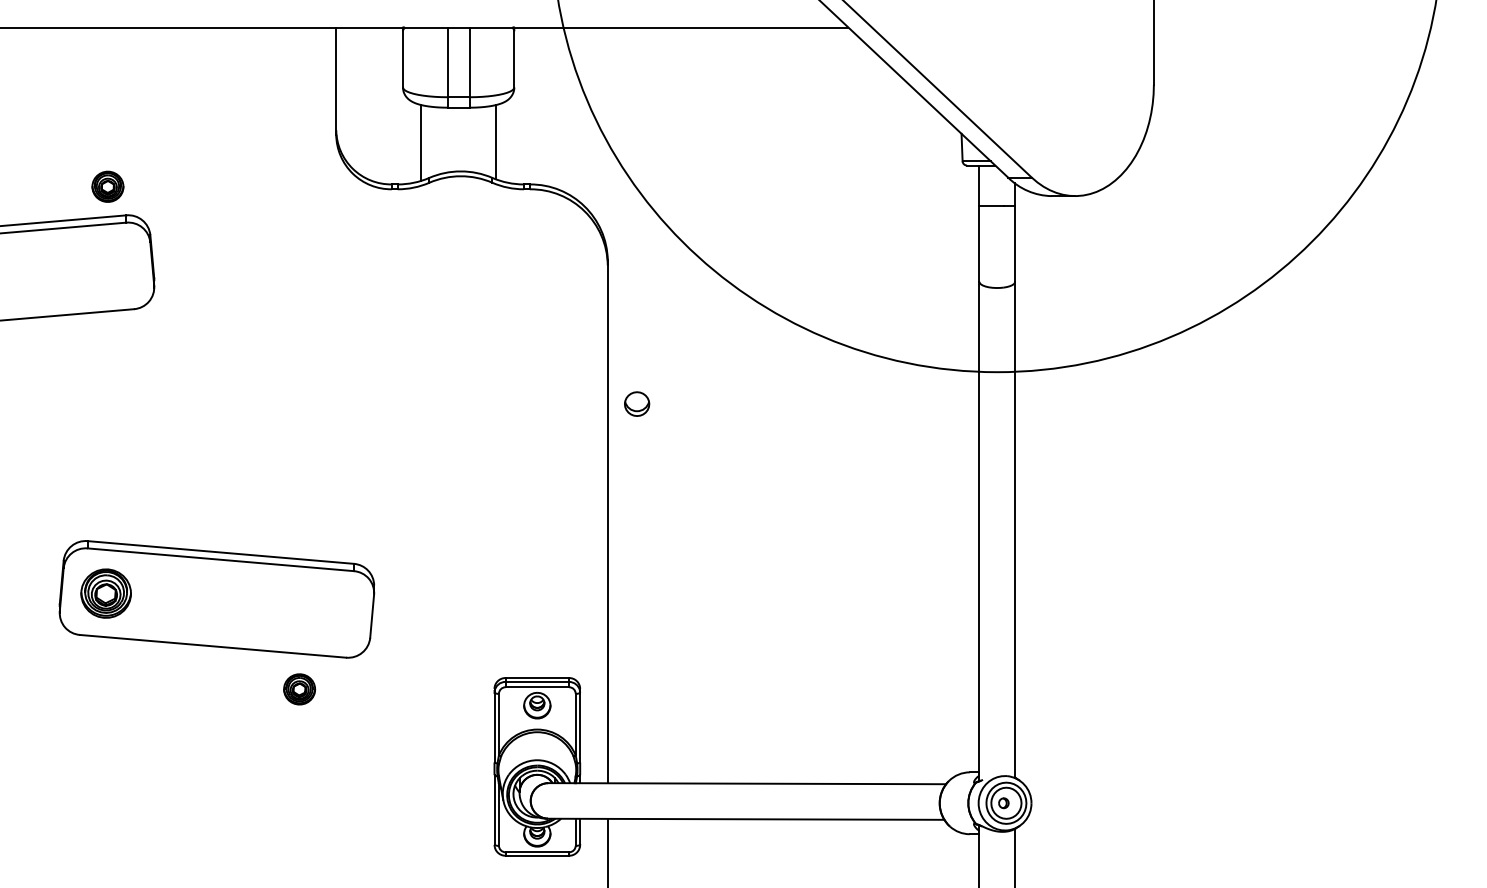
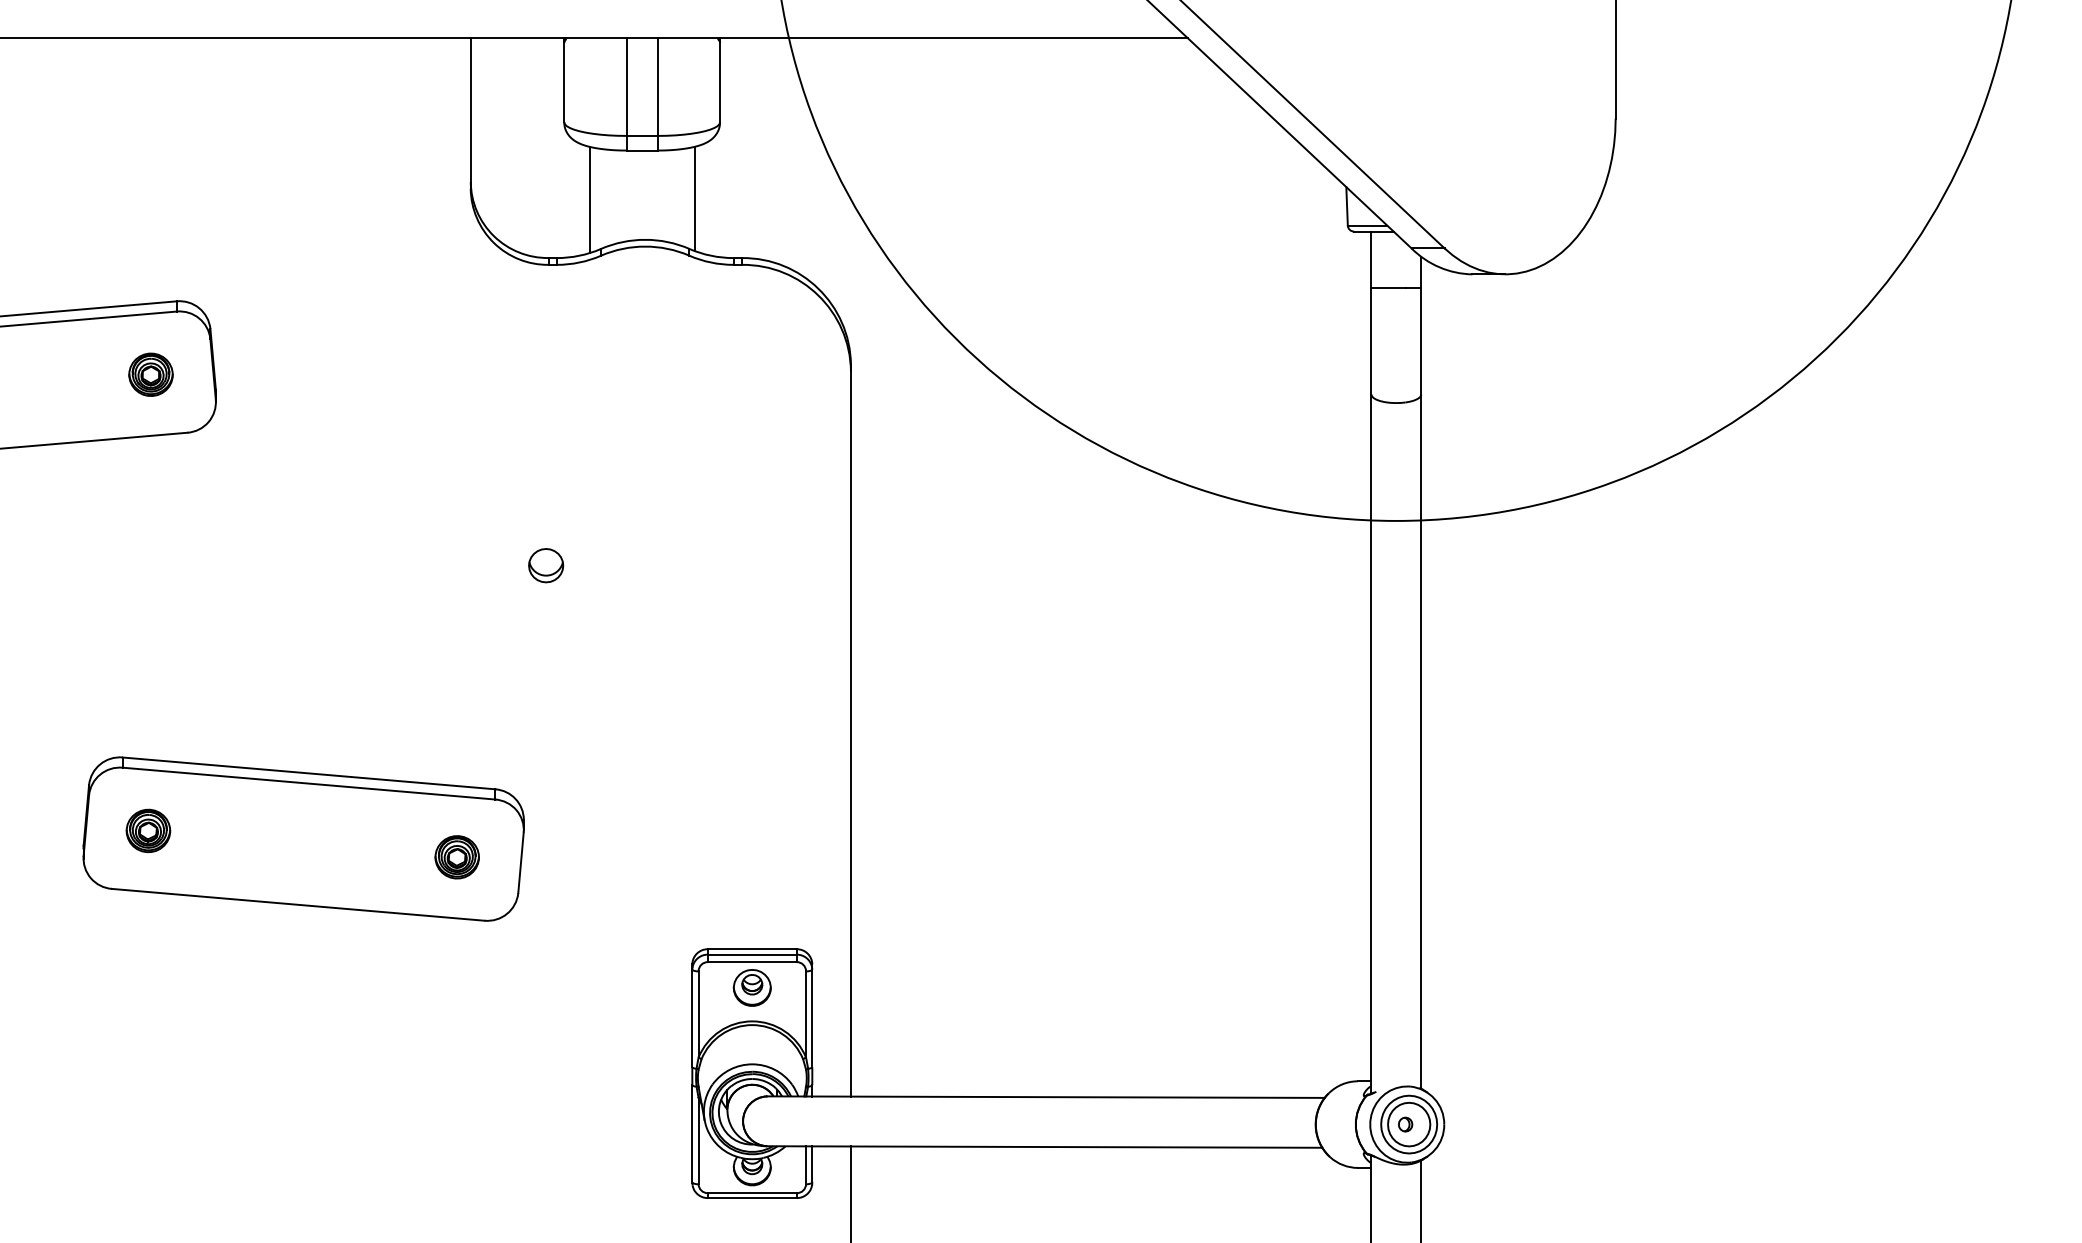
part: (107, 186) -> (150, 374), moved
part: (637, 403) -> (546, 564), moved
part: (105, 593) -> (147, 830), size x0.62
part: (299, 689) -> (457, 857), moved

